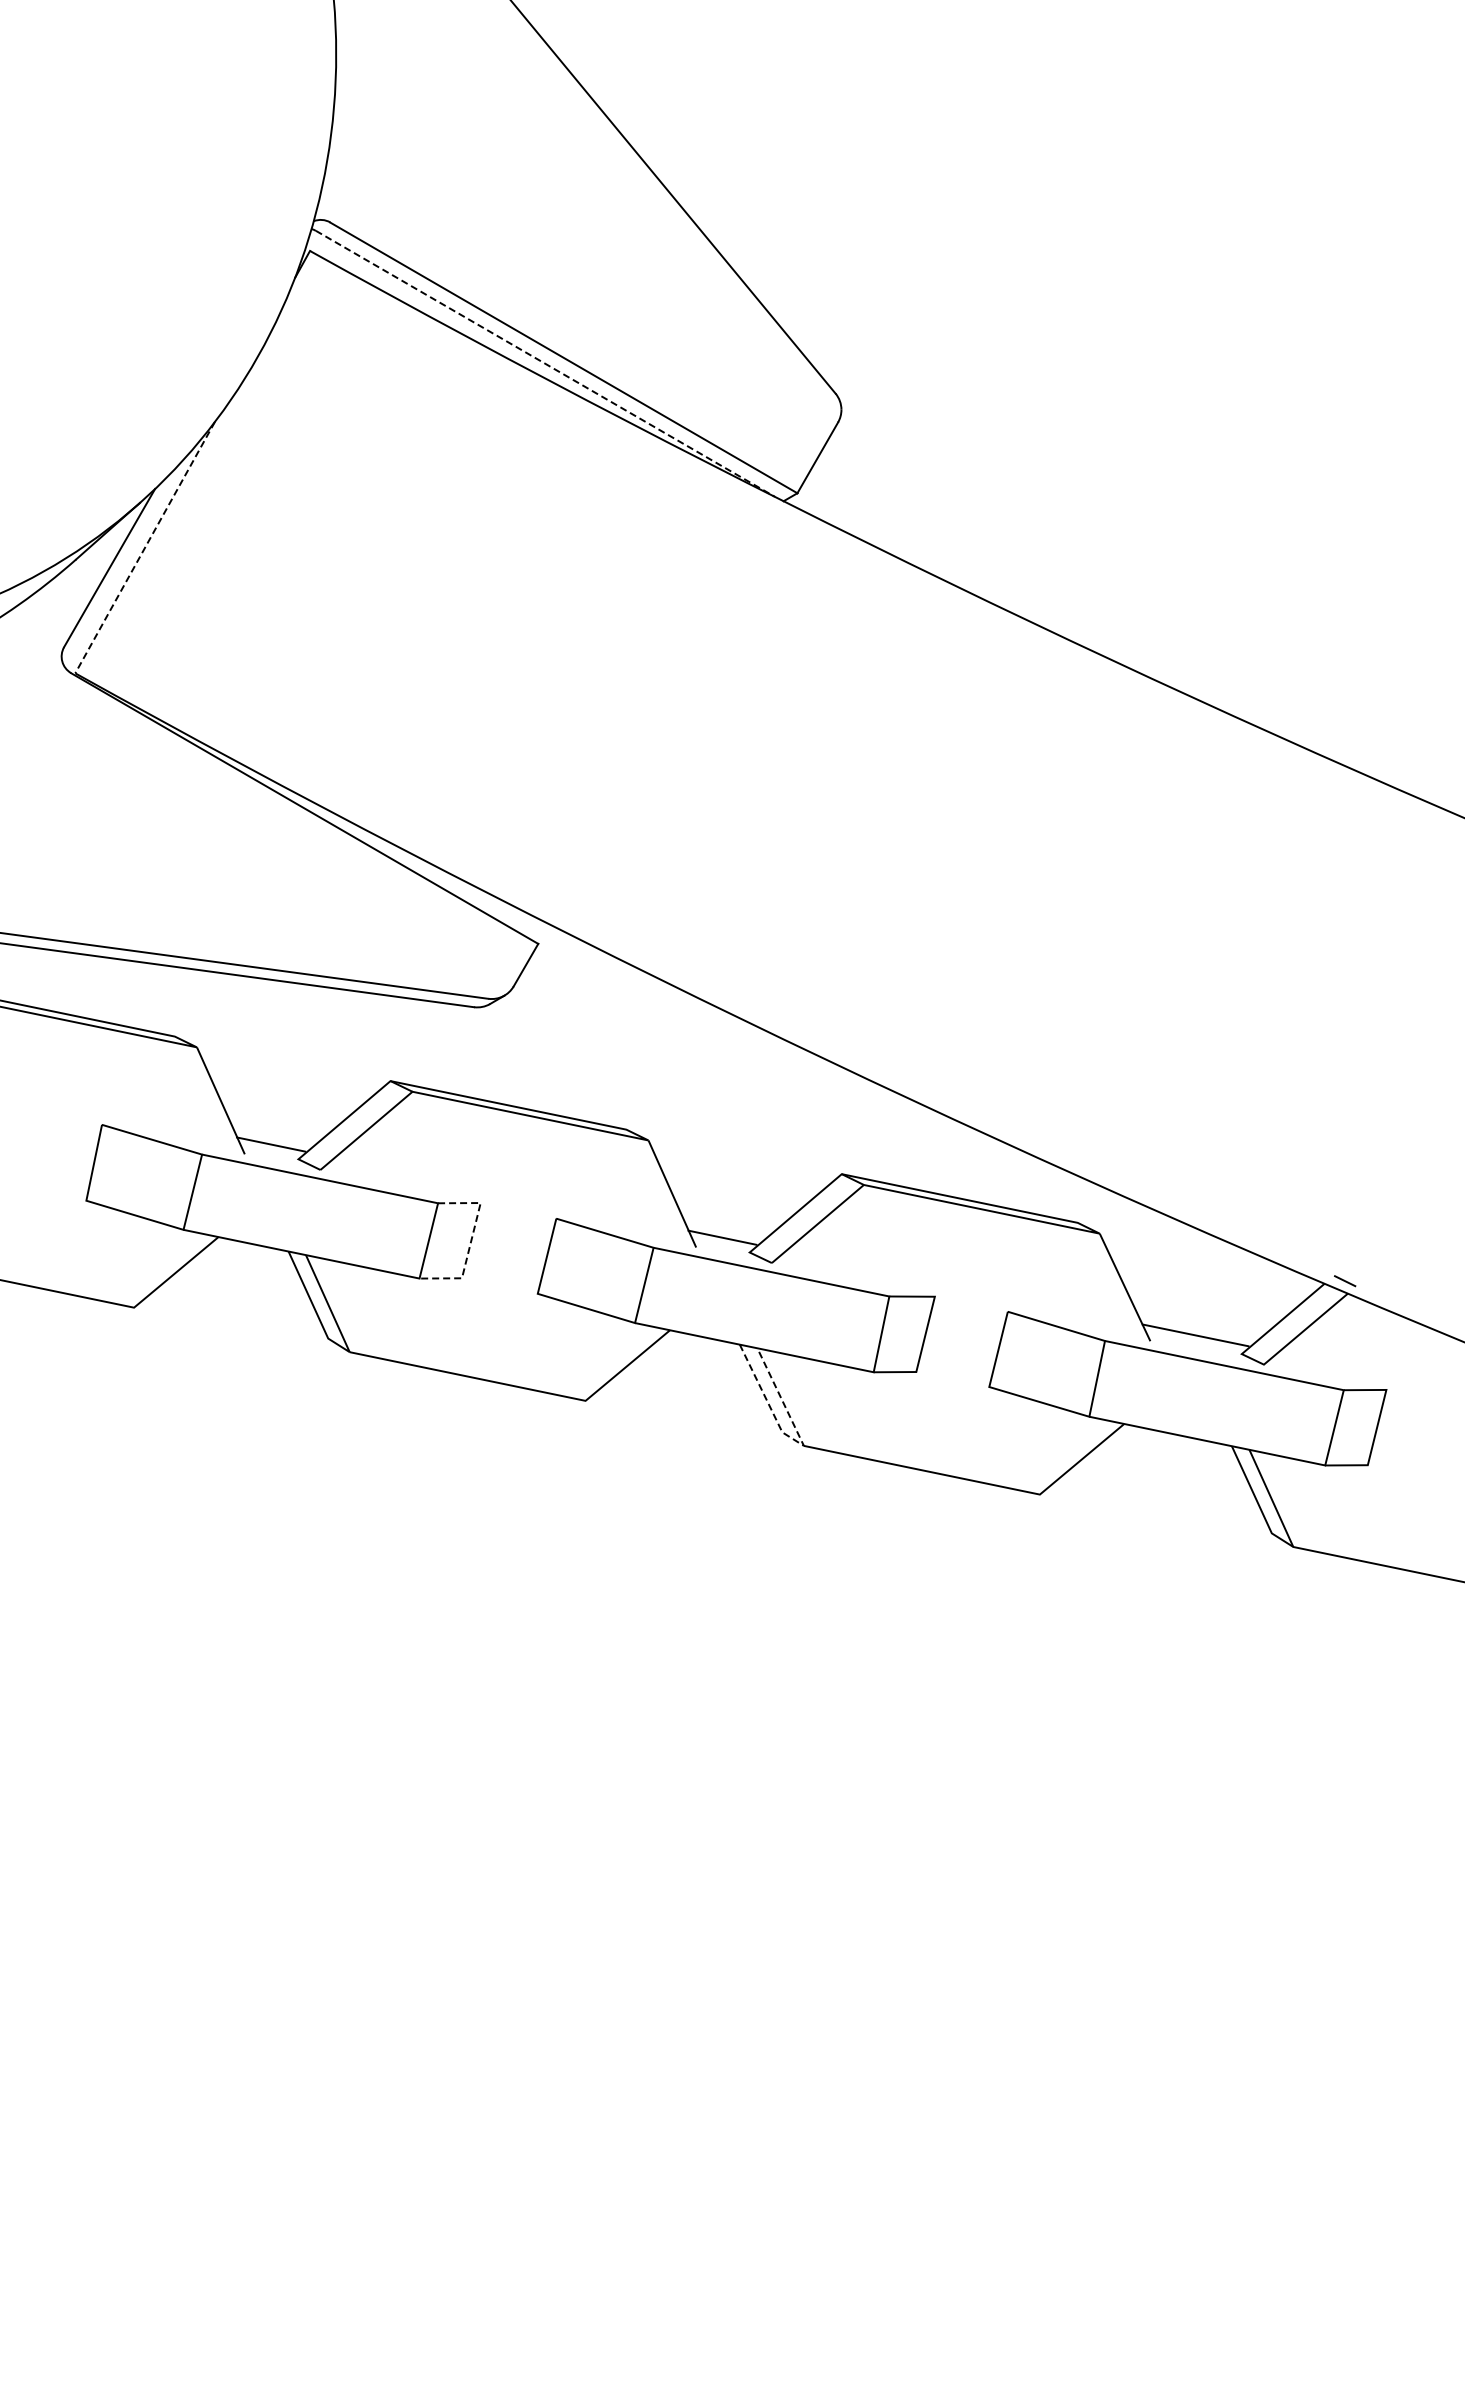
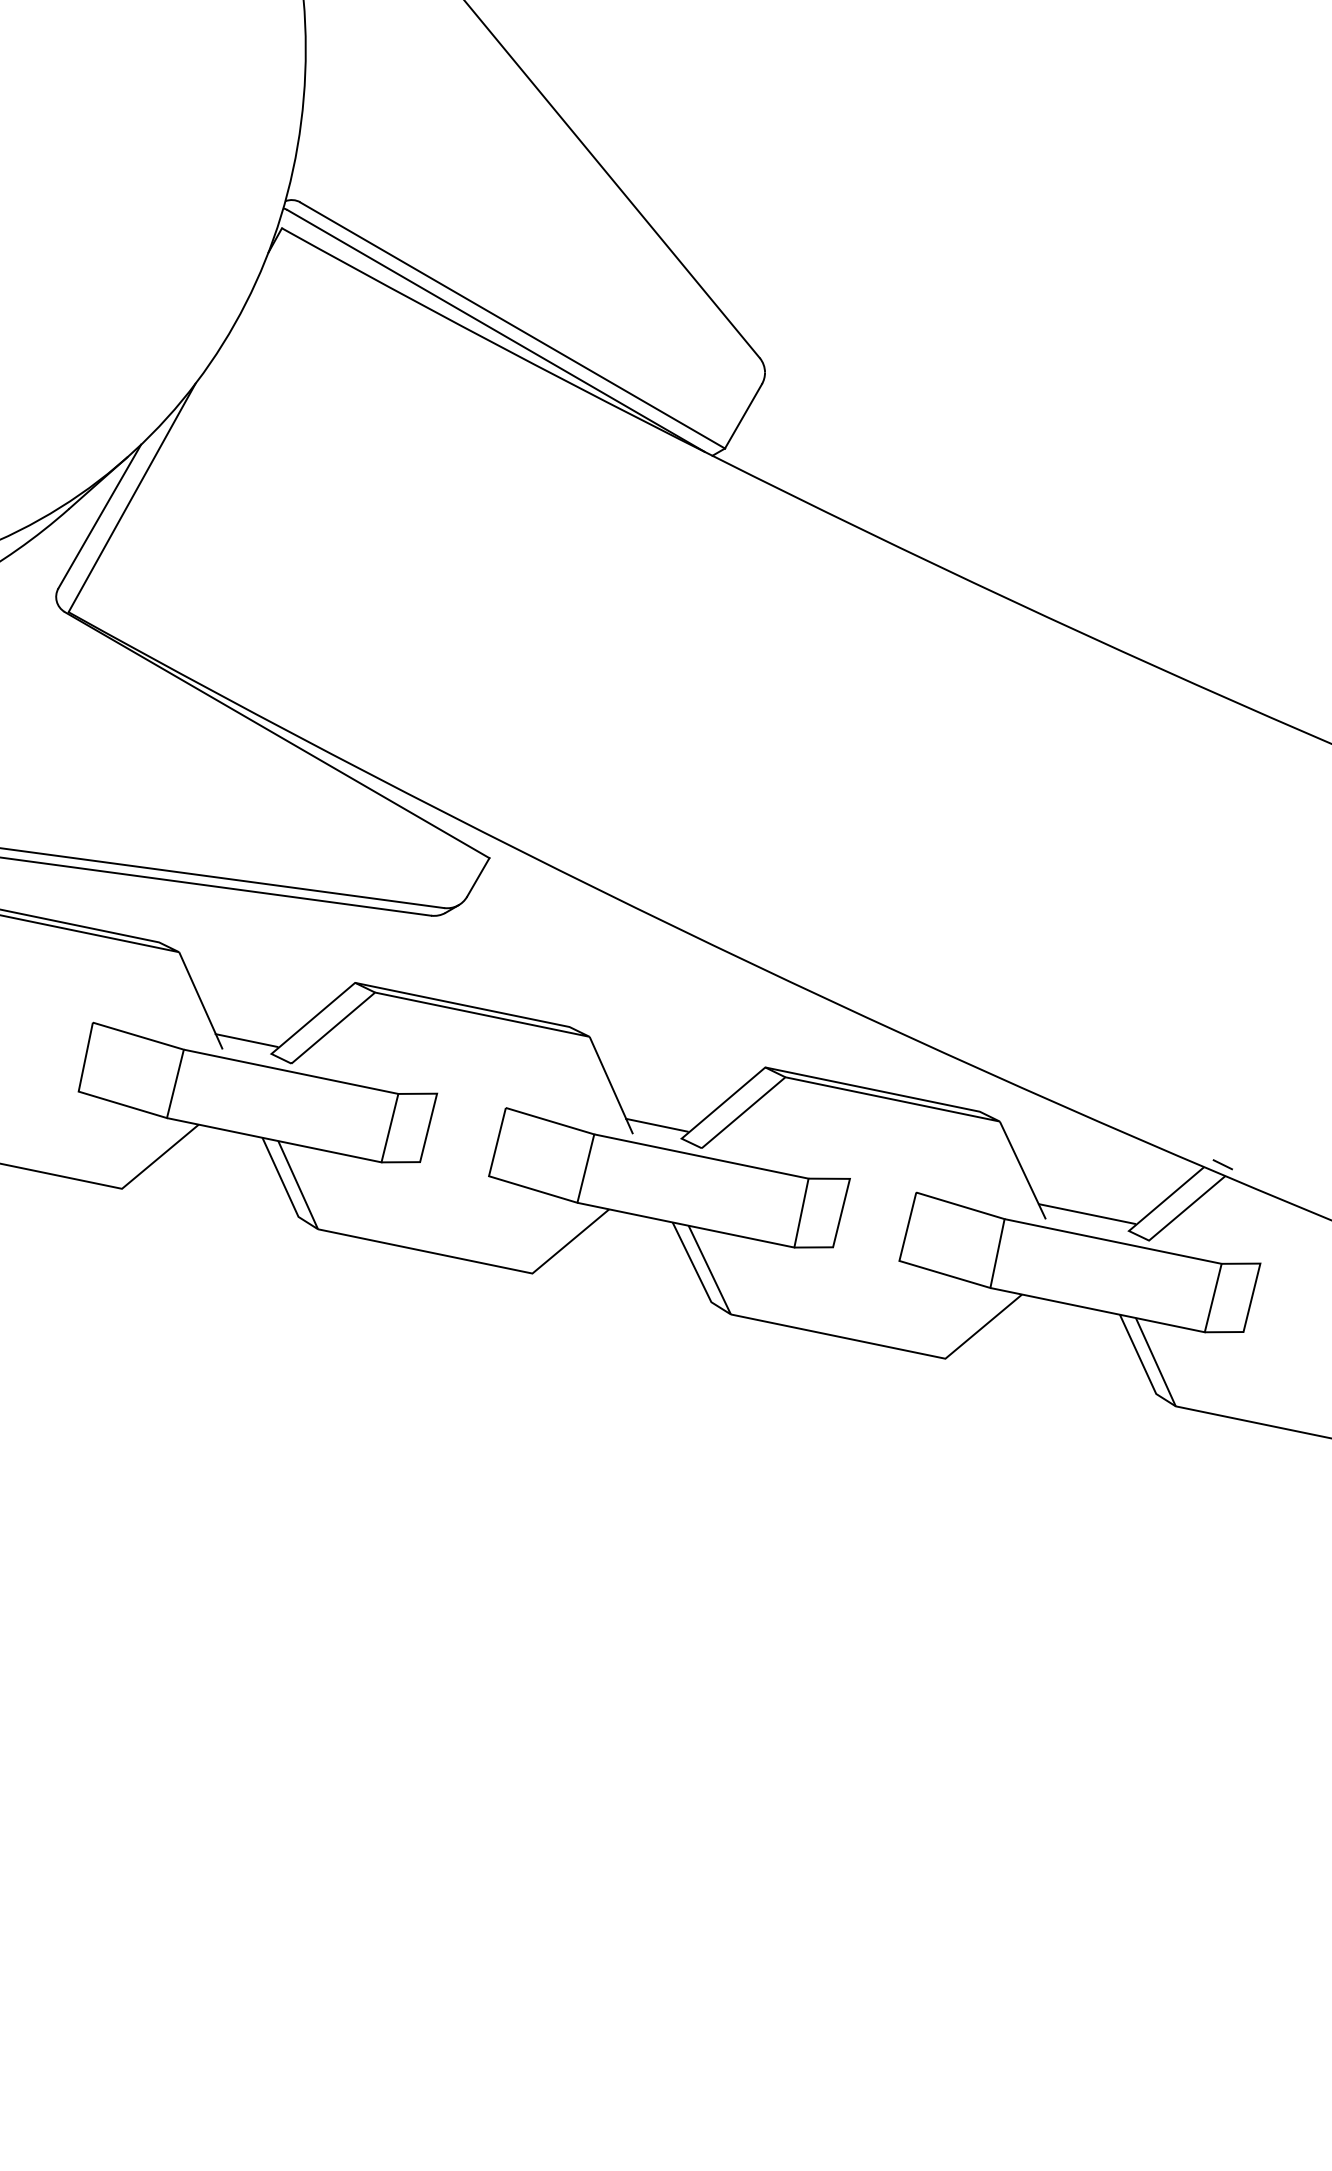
line: (545, 364) -> (496, 331), dashed -> solid
line: (145, 547) -> (132, 497), dashed -> solid
line: (471, 1240) -> (428, 1127), dashed -> solid
line: (798, 1442) -> (725, 1311), dashed -> solid

